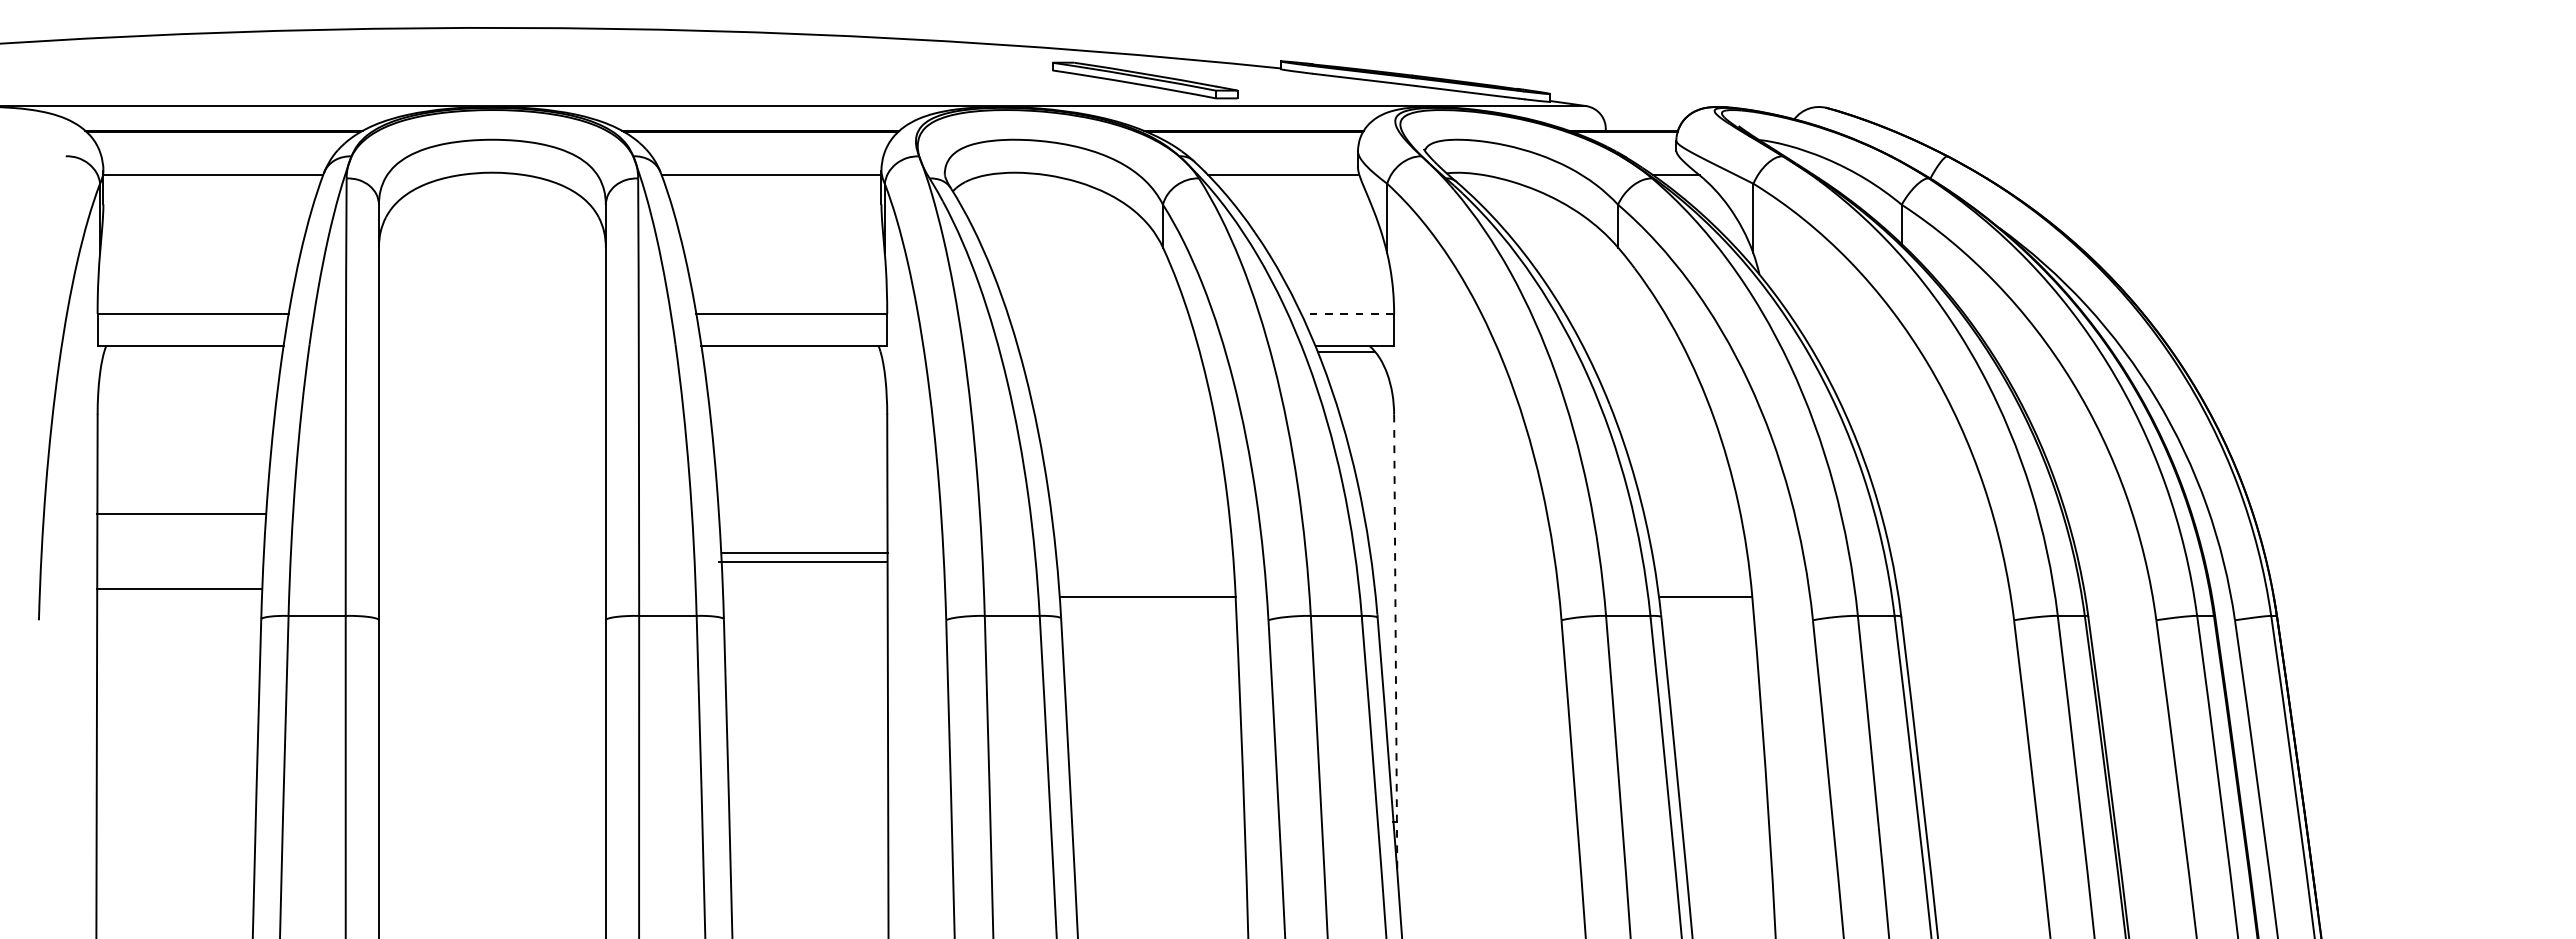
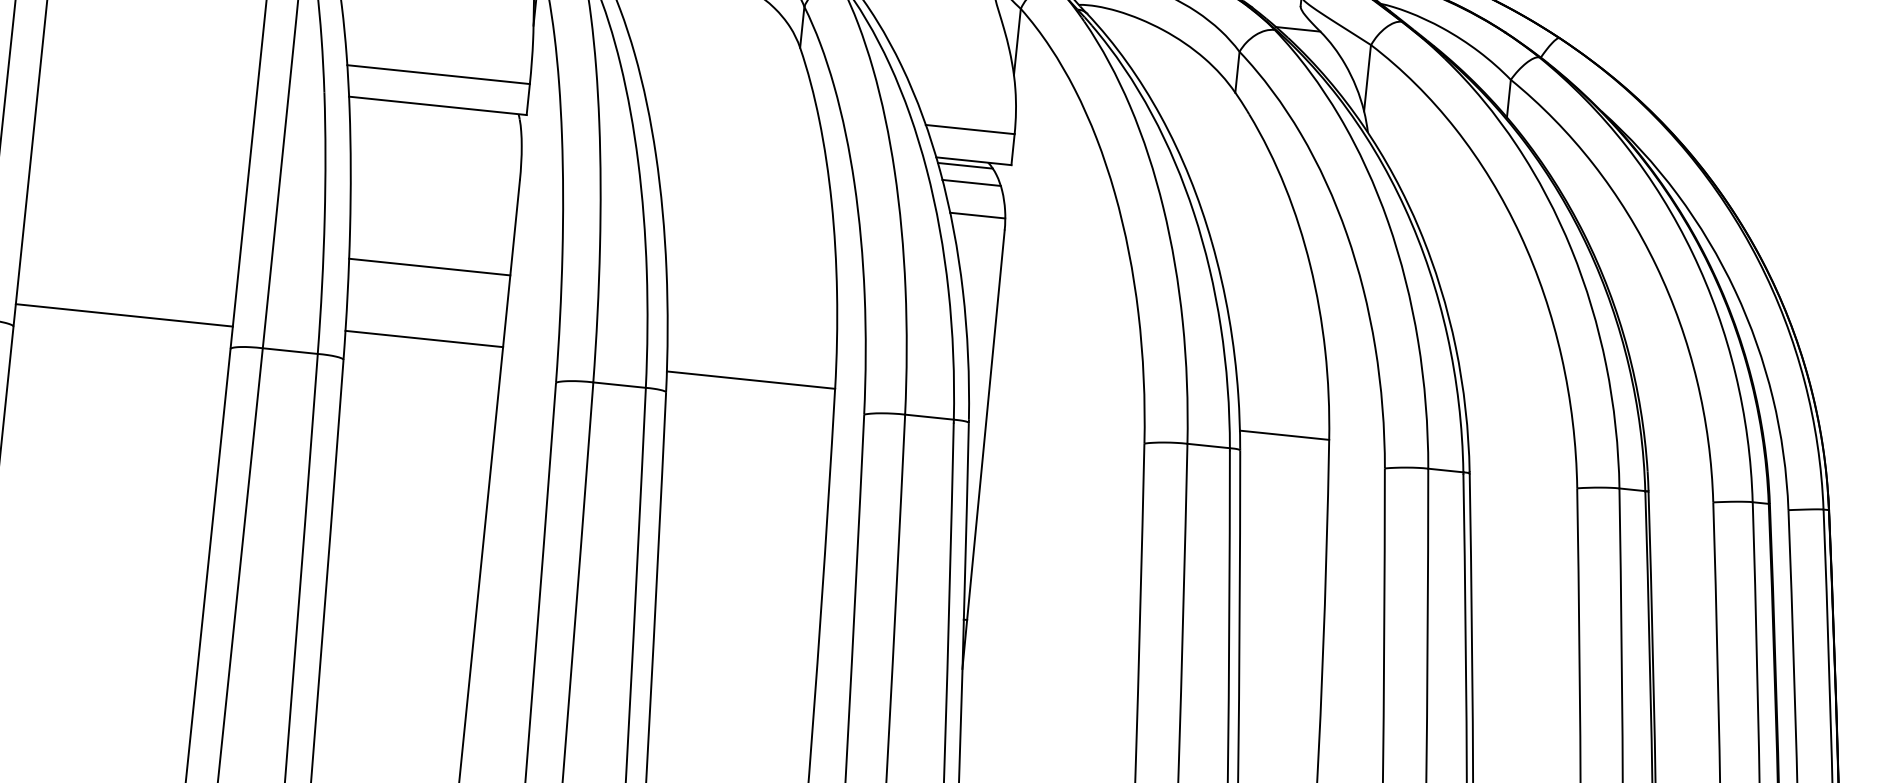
line: (1347, 313) -> (970, 129), dashed -> solid
line: (1354, 369) -> (971, 183), added
line: (1364, 402) -> (977, 215), added
line: (804, 553) -> (423, 339), moved
line: (802, 562) -> (429, 267), moved
line: (491, 596) -> (123, 315), added
line: (1395, 644) -> (983, 450), dashed -> solid

